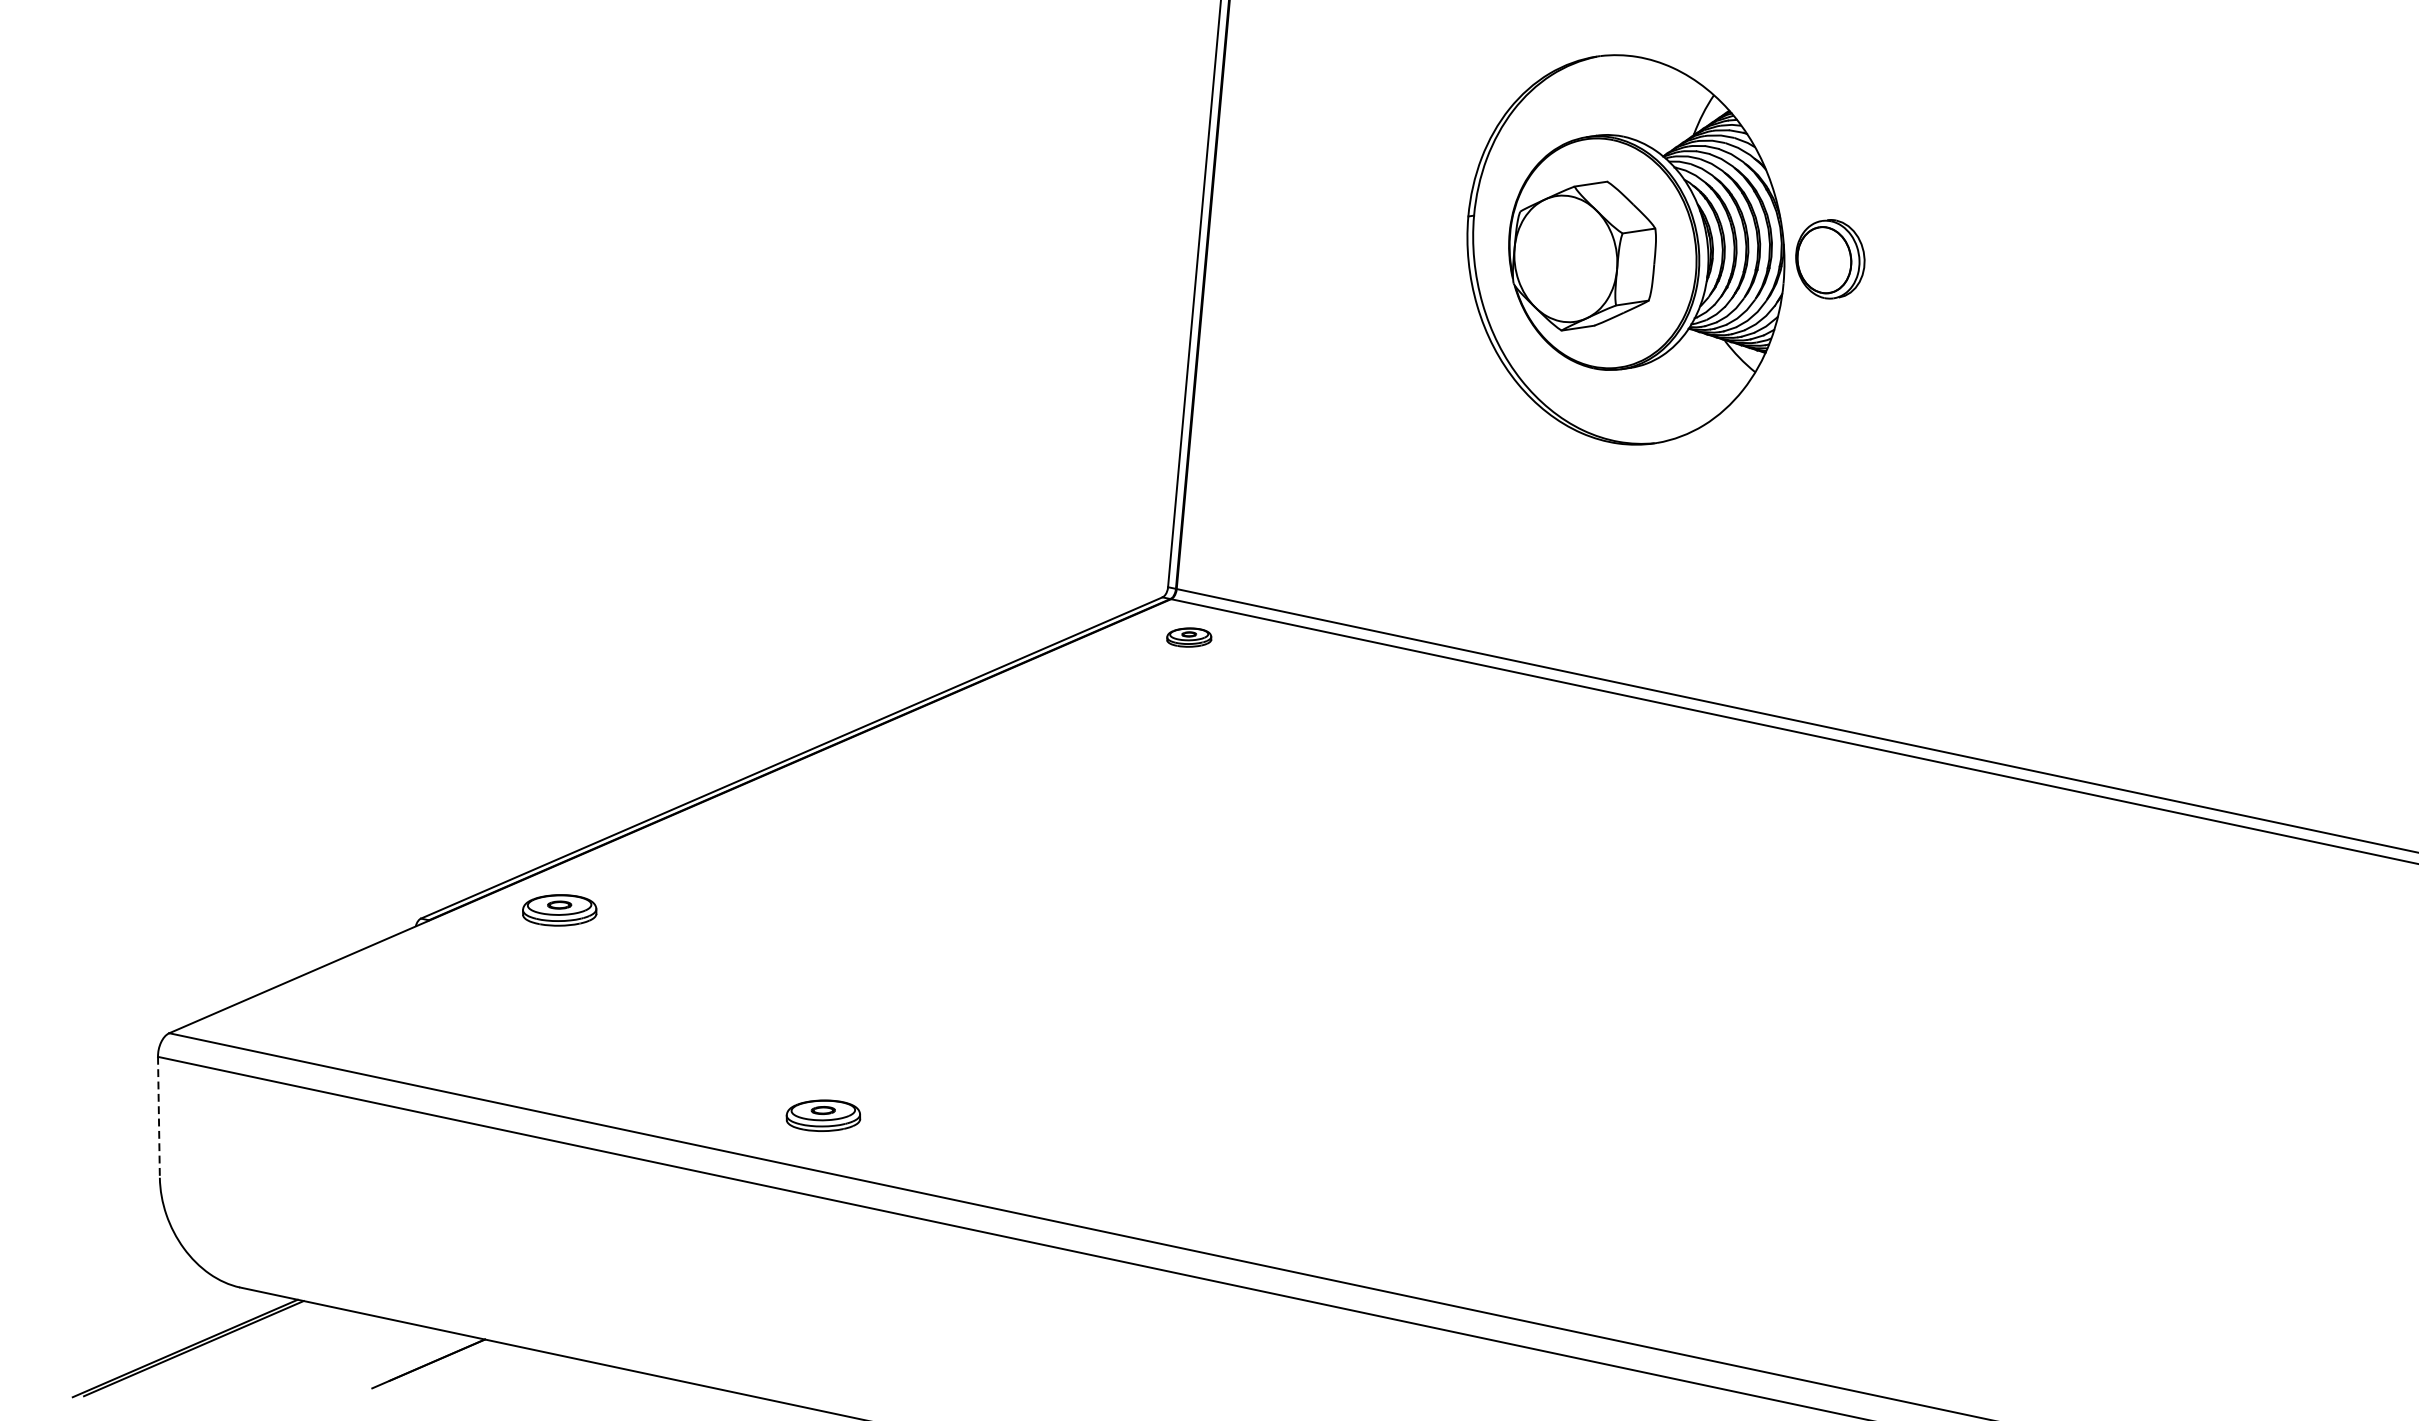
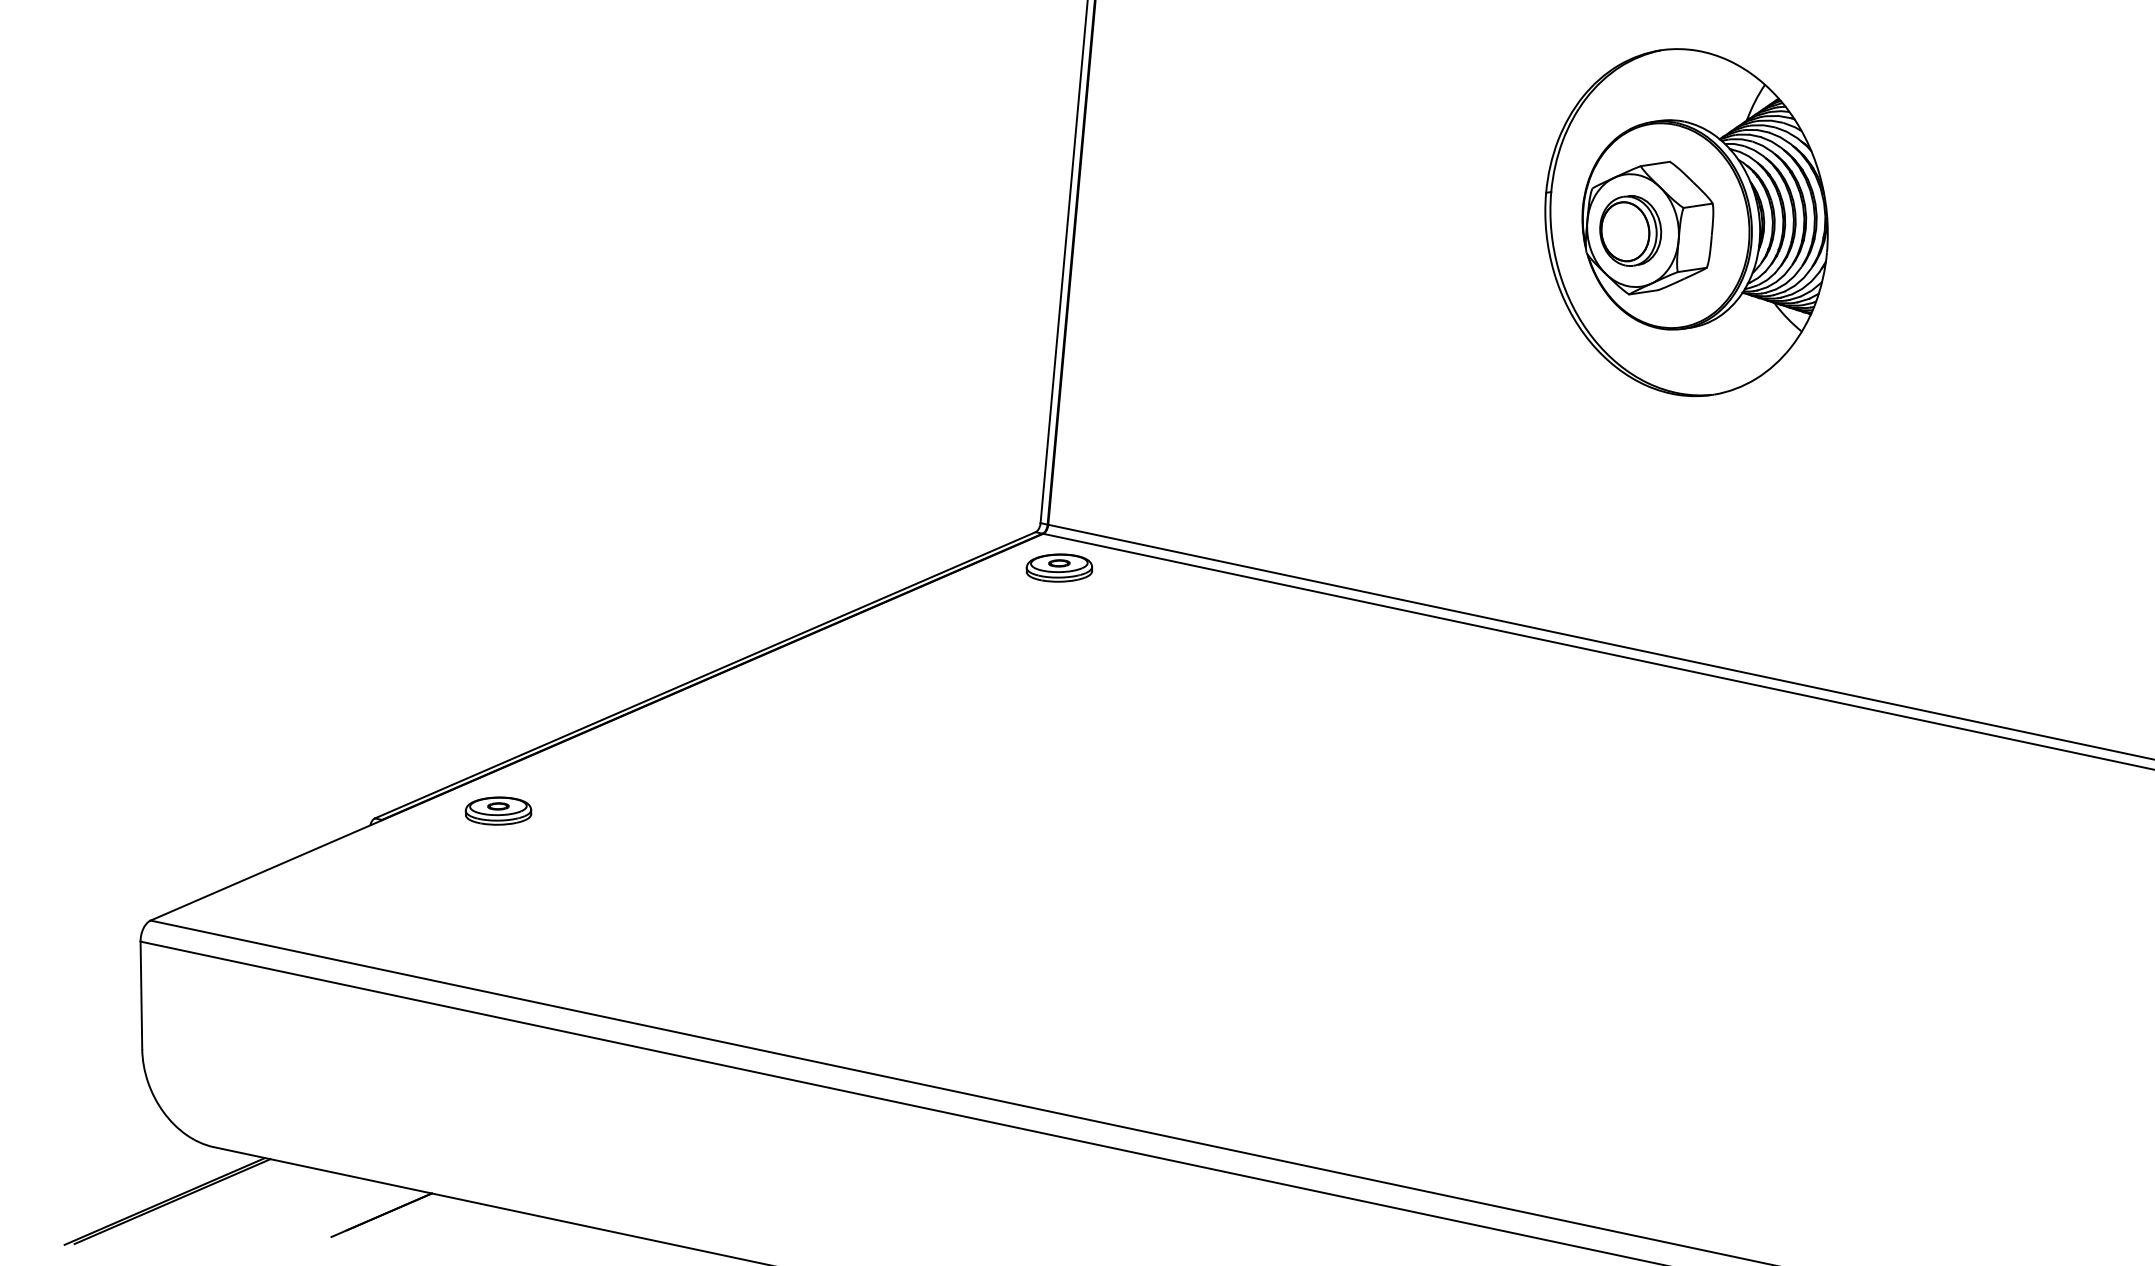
part: (1625, 249) -> (1686, 222), moved
part: (1189, 636) -> (1059, 567), size x1.67
part: (823, 1115) -> (733, 993), removed
line: (159, 1117) -> (141, 995), dashed -> solid

